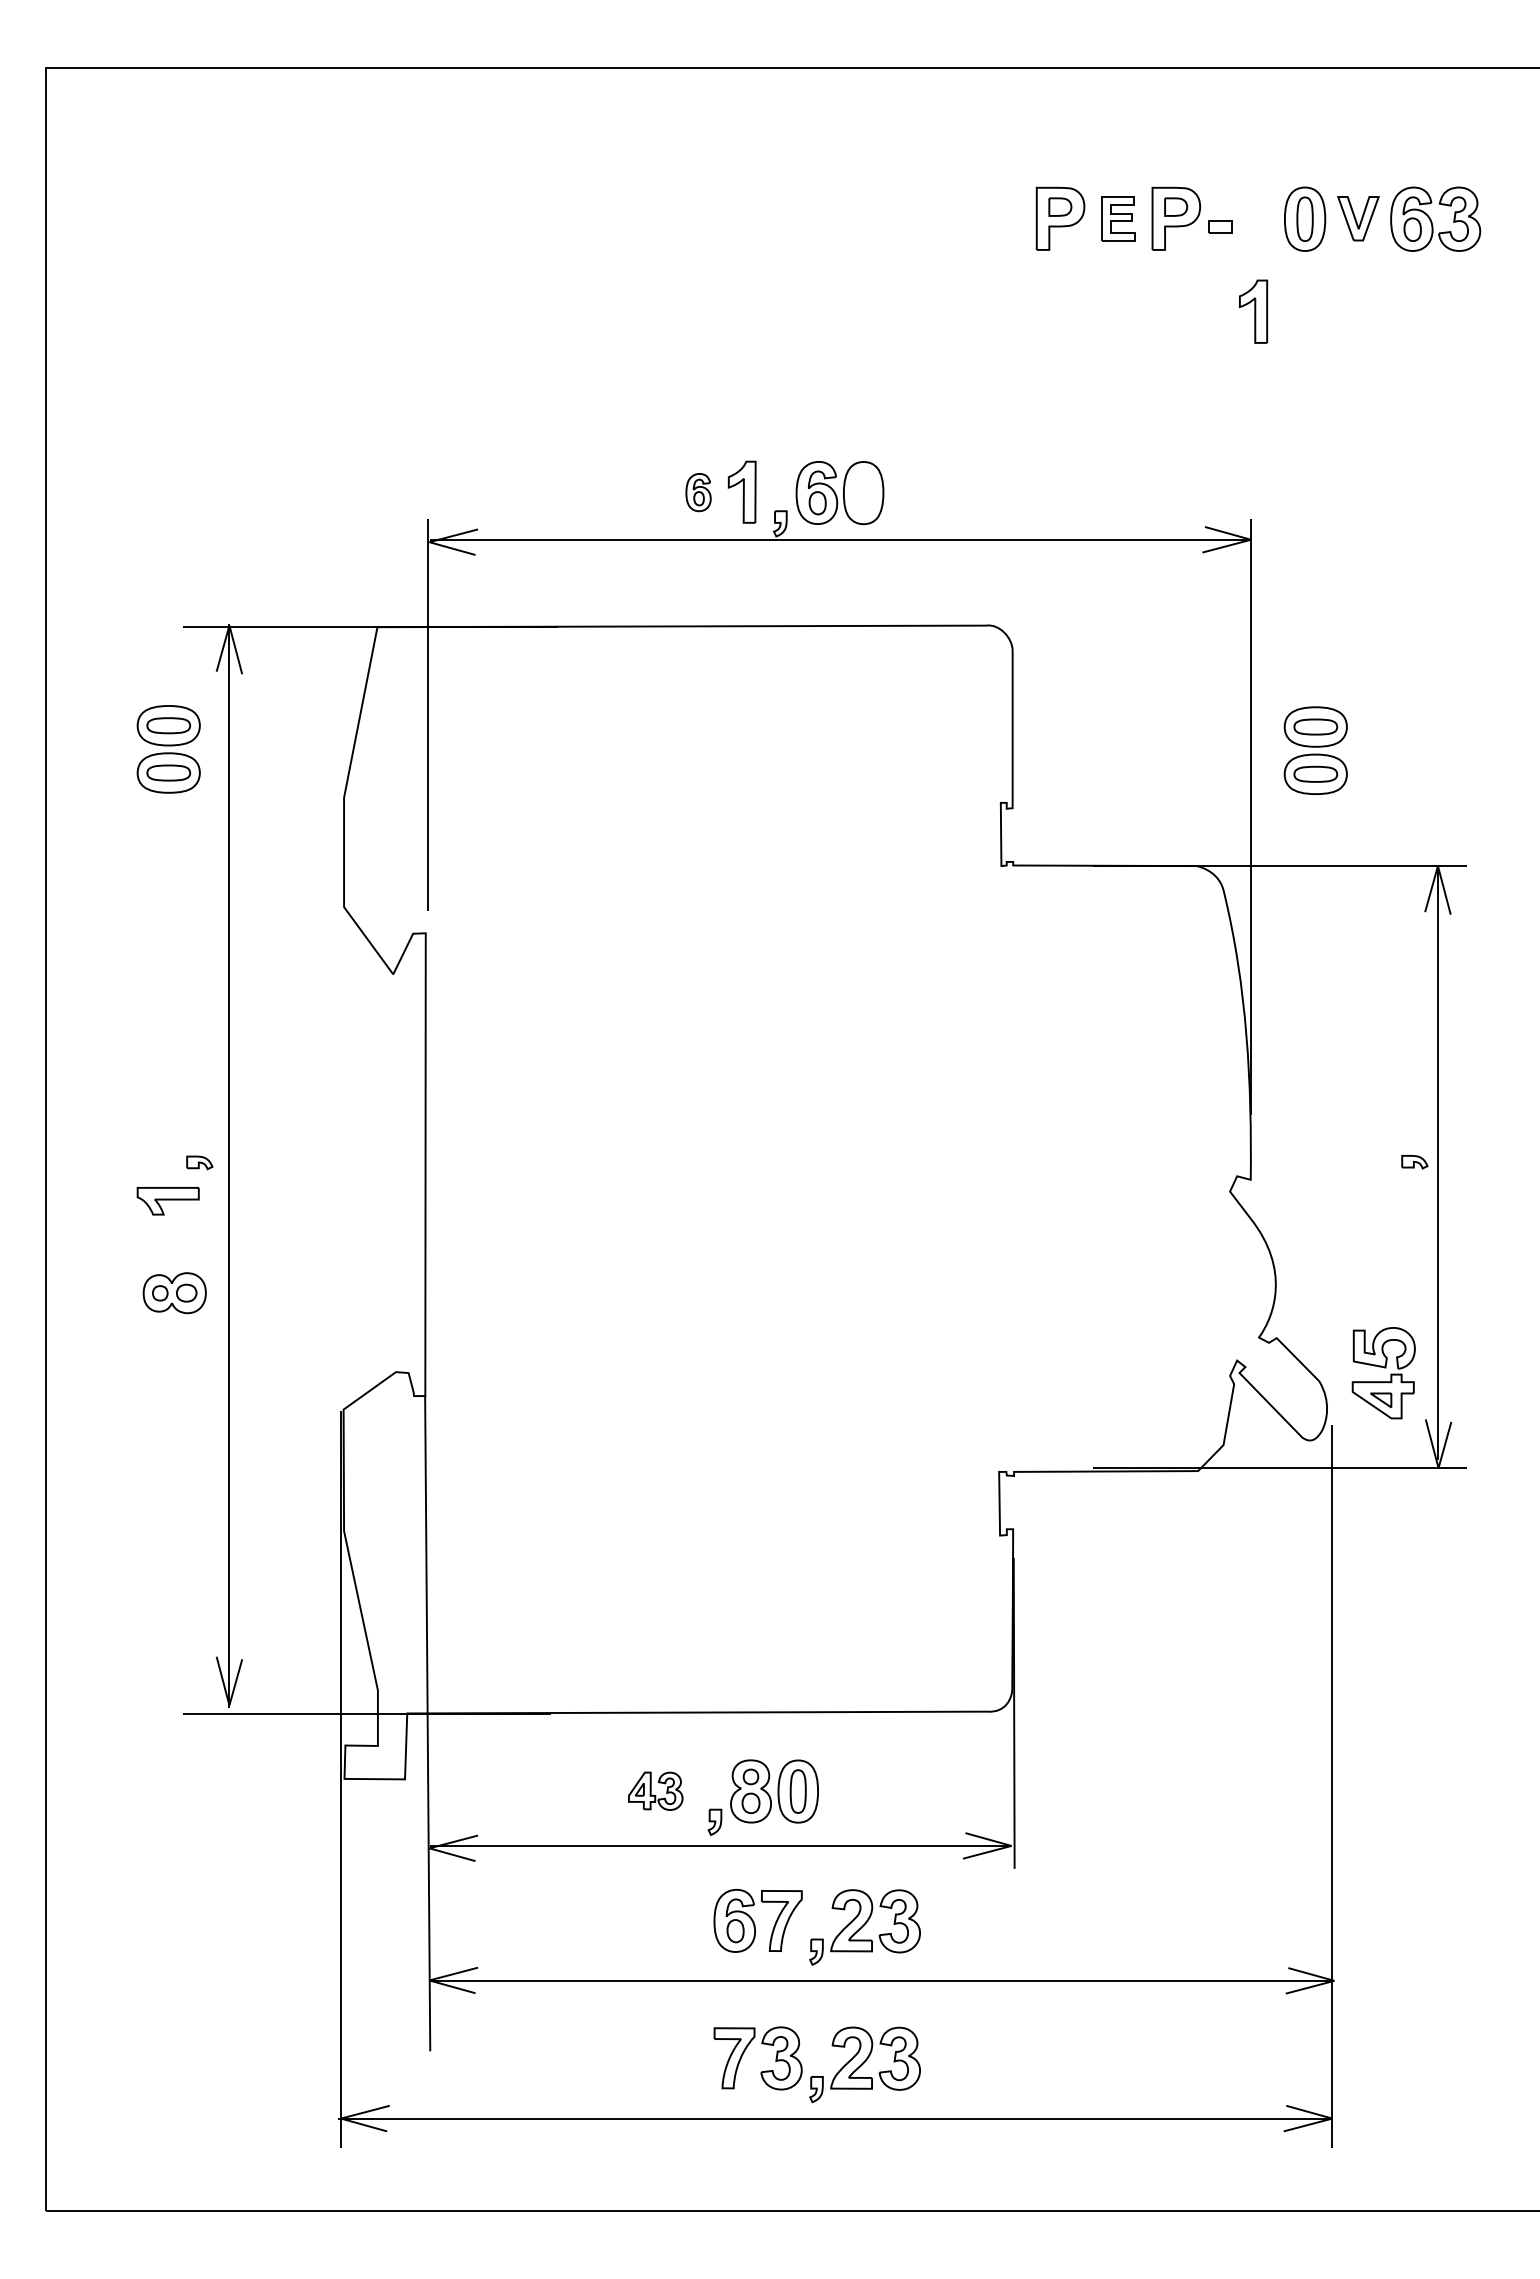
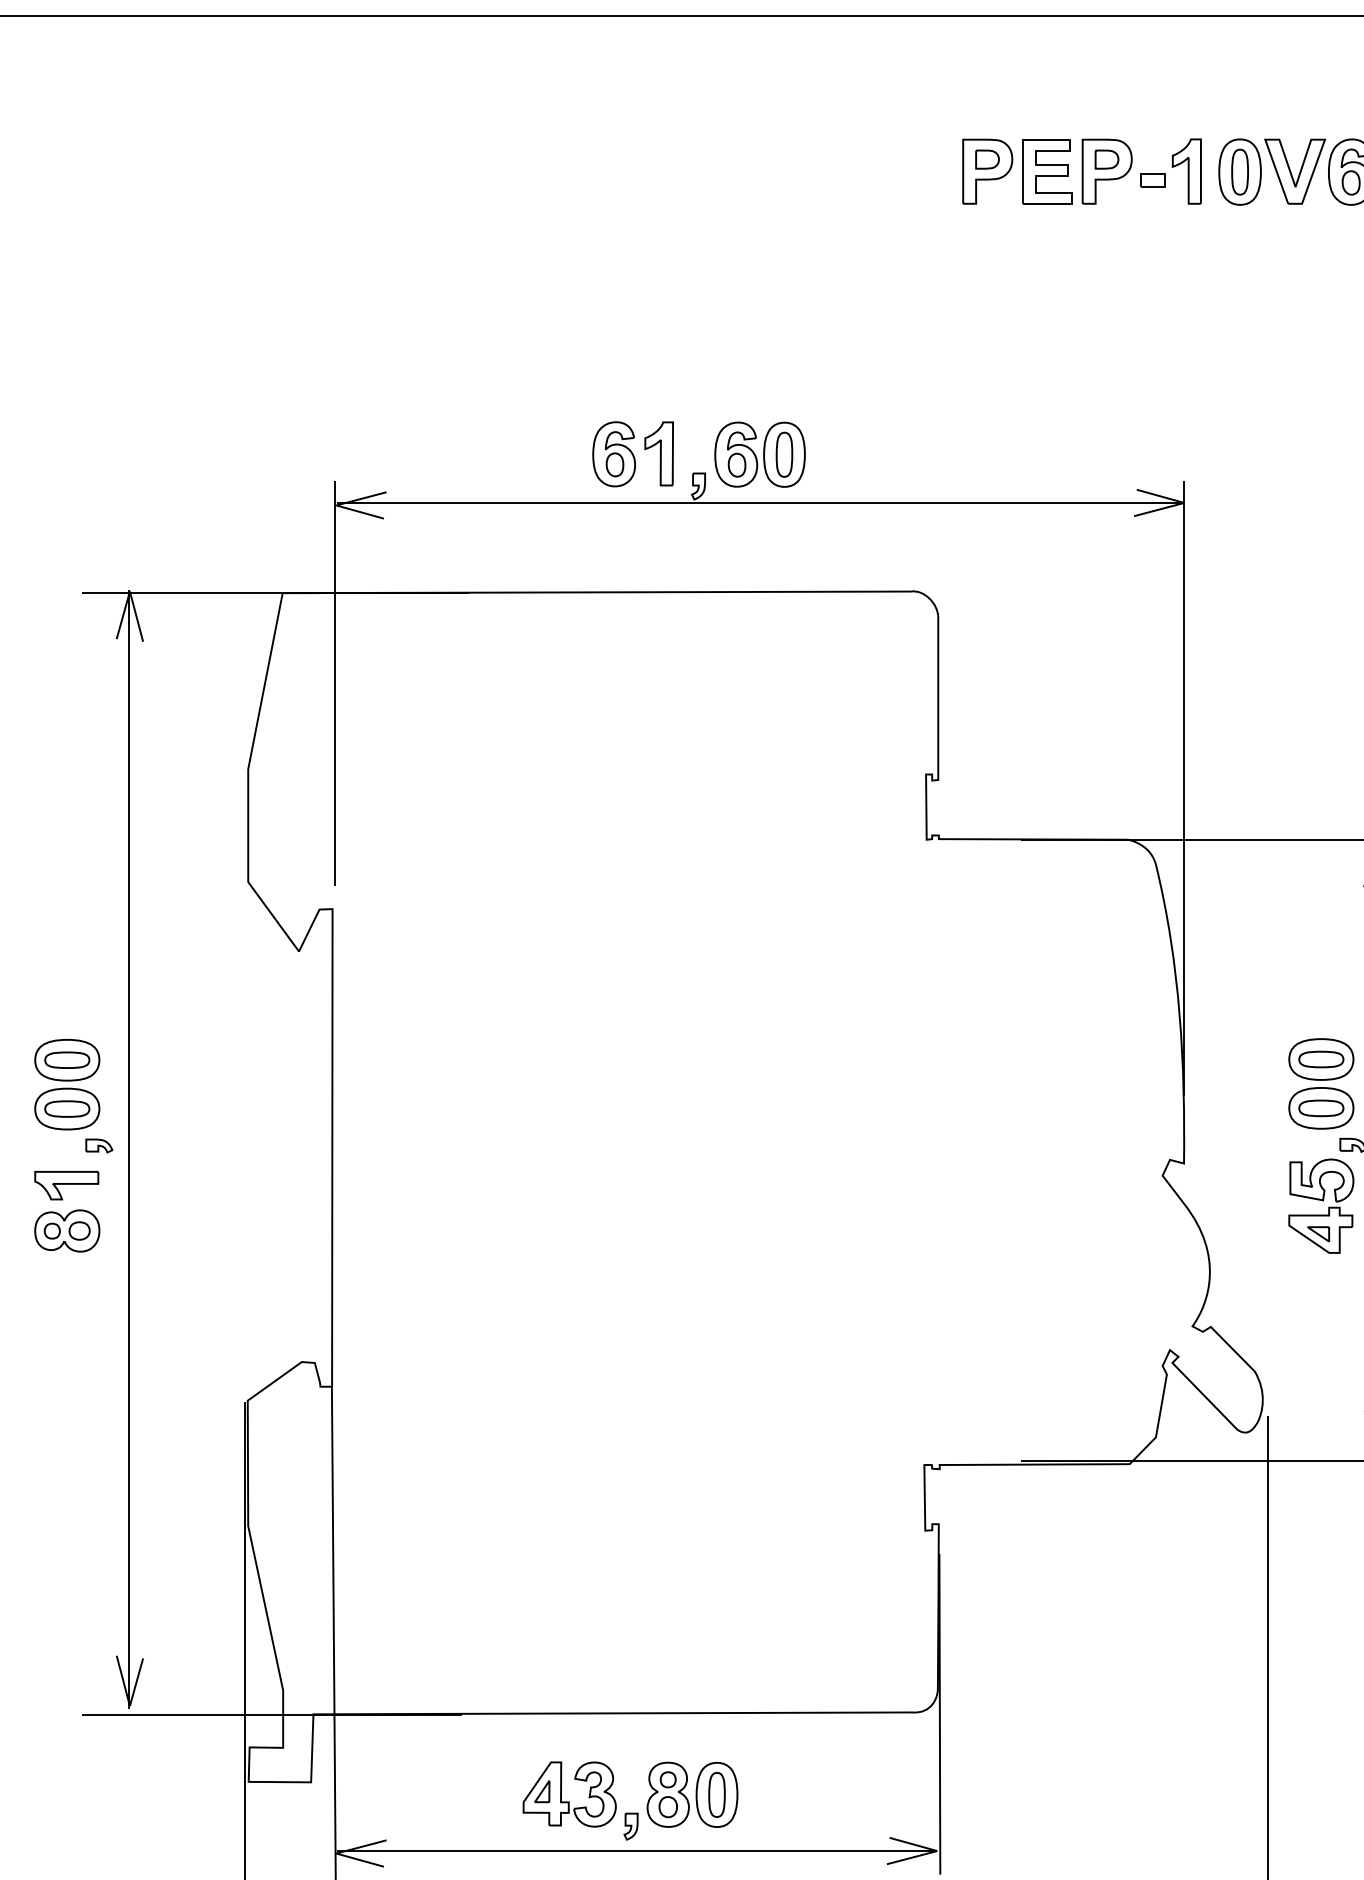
part: (1118, 218) -> (1047, 171), size x1.43
part: (1358, 218) -> (1295, 171), size x1.43
part: (1253, 311) -> (1186, 171), moved
part: (698, 492) -> (614, 454), size x1.67
part: (863, 492) -> (784, 454), added
part: (168, 749) -> (67, 1084), moved
part: (1315, 750) -> (1321, 1083), moved
part: (174, 1293) -> (67, 1231), moved
part: (1383, 1373) -> (1321, 1206), moved
part: (655, 1791) -> (569, 1794), size x1.67

